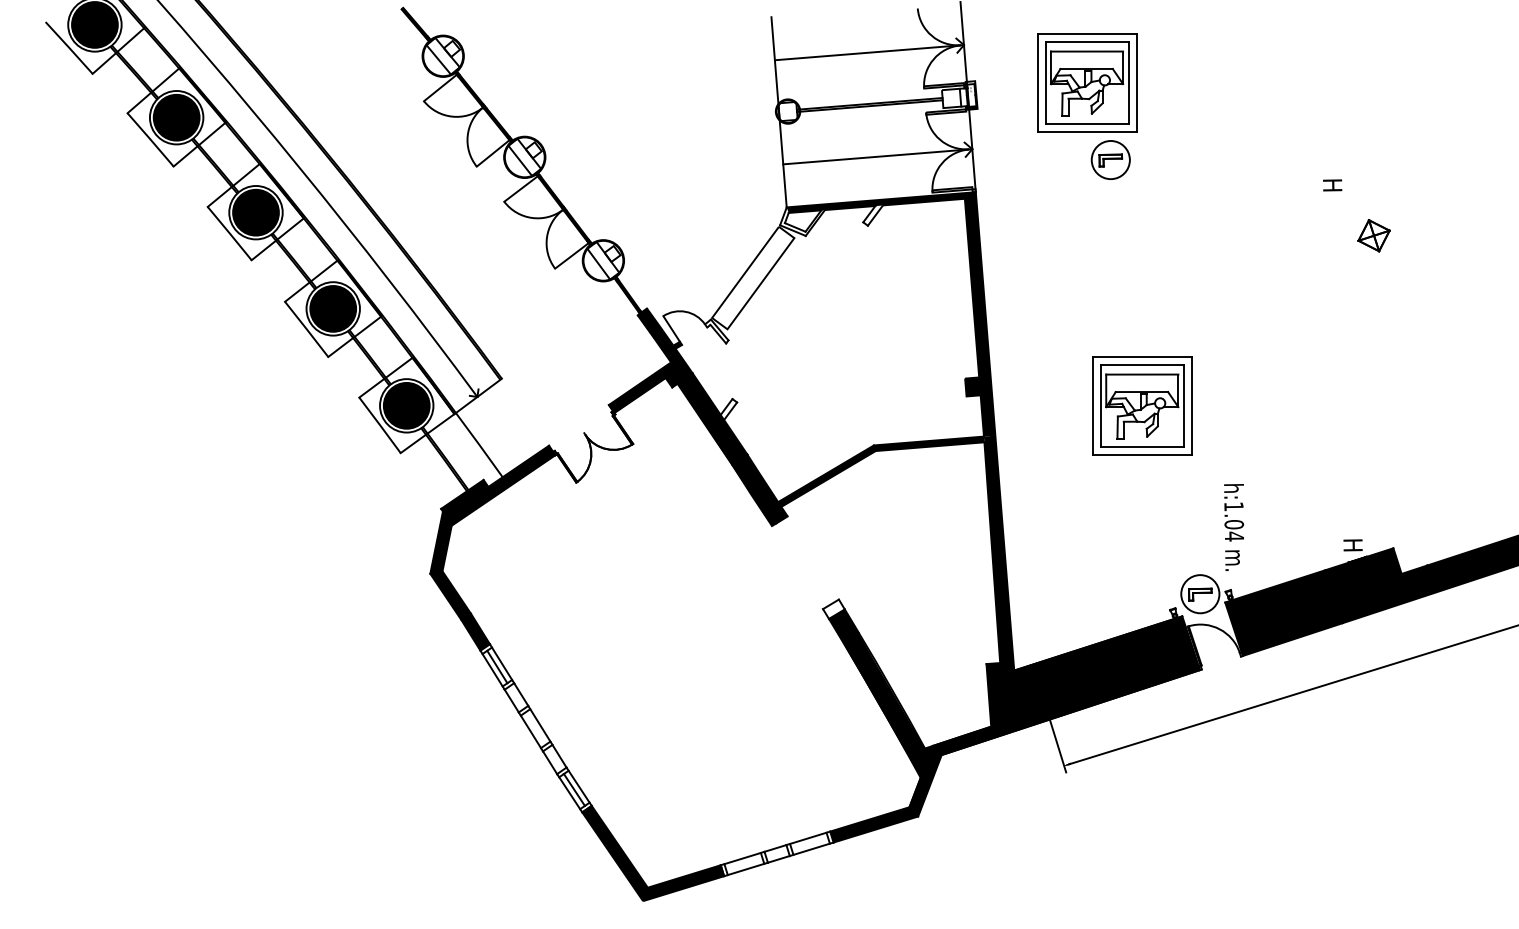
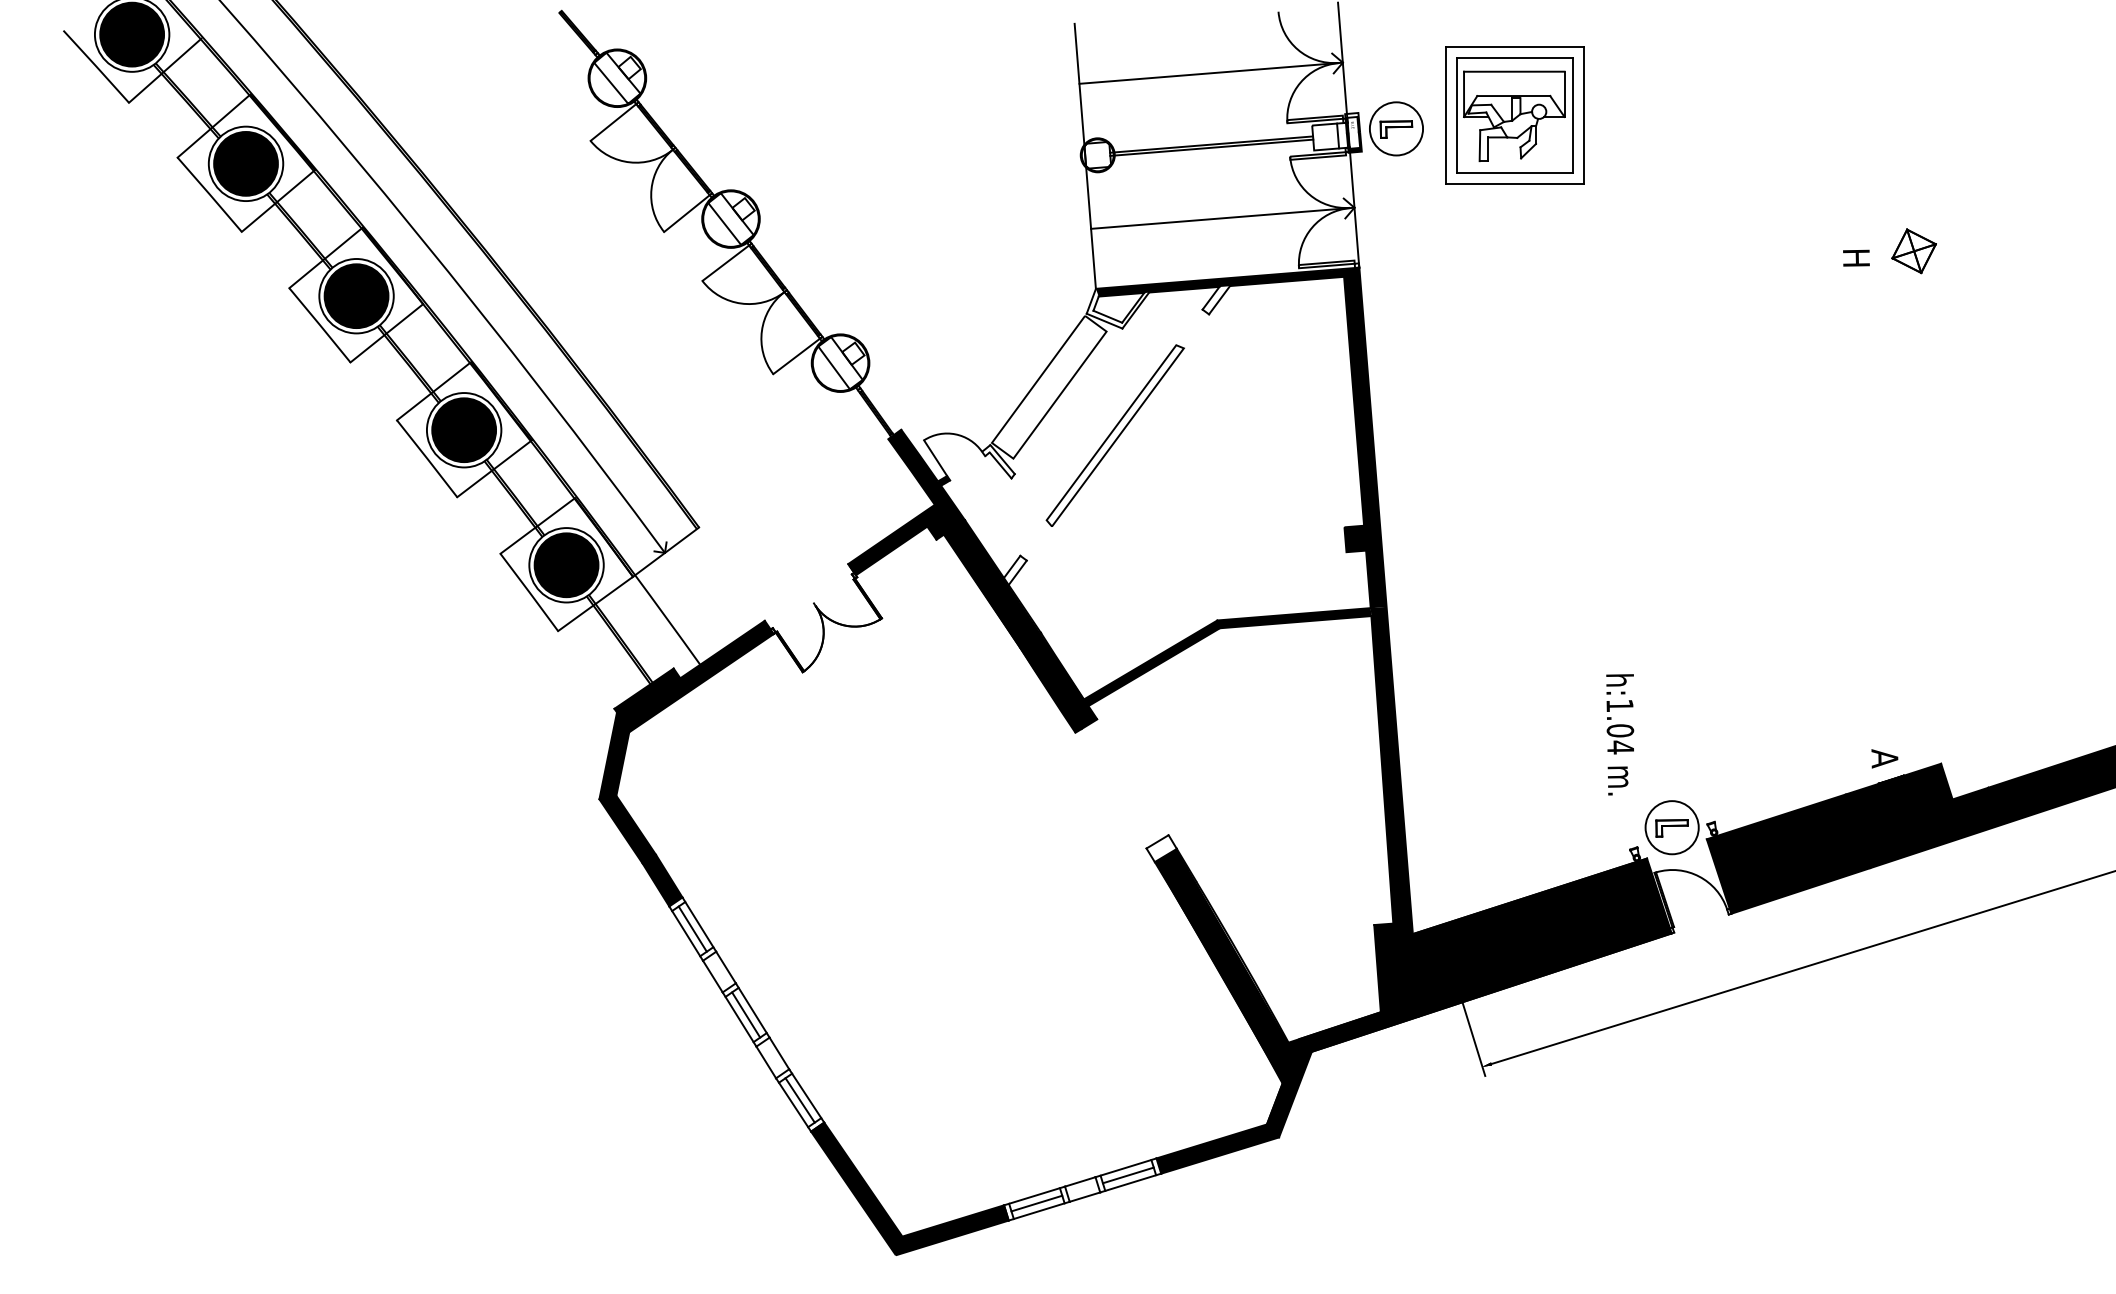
part: (1110, 159) -> (1396, 128), moved
part: (1373, 235) -> (1913, 251), moved
part: (800, 312) -> (1114, 435), added
part: (1142, 405) -> (1591, 565), removed
text: (1234, 527) -> (1620, 734), moved
text: (1352, 544) -> (1884, 758), H -> A
line: (535, 728) -> (746, 1014), added
line: (809, 843) -> (1127, 1175), added
line: (744, 863) -> (1036, 1203), added

